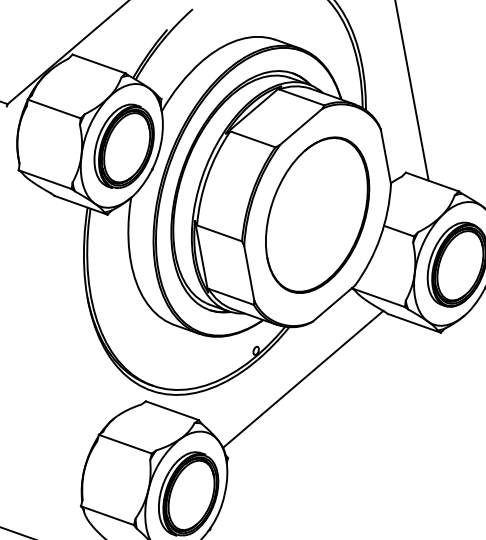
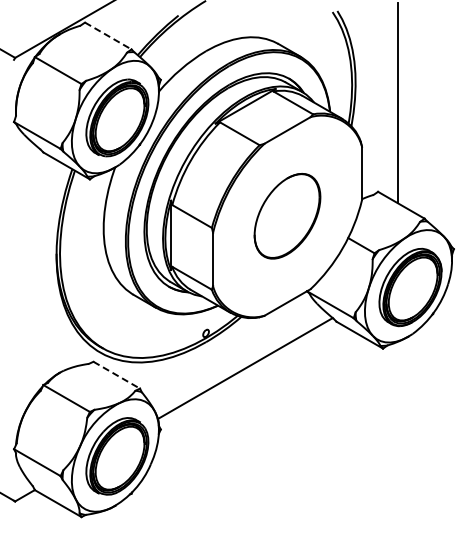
line: (99, 64) -> (108, 36), solid -> dashed
part: (317, 214) -> (287, 215), size x0.6
line: (172, 411) -> (116, 375), solid -> dashed

